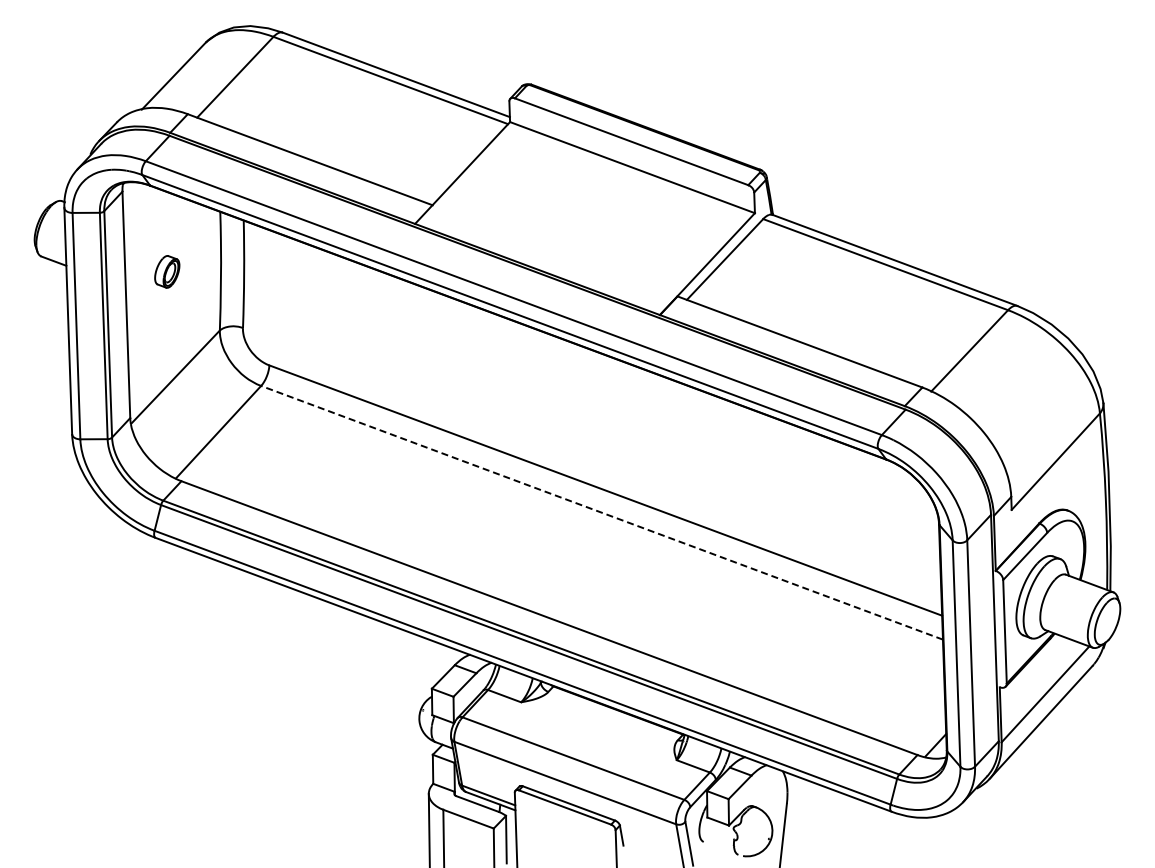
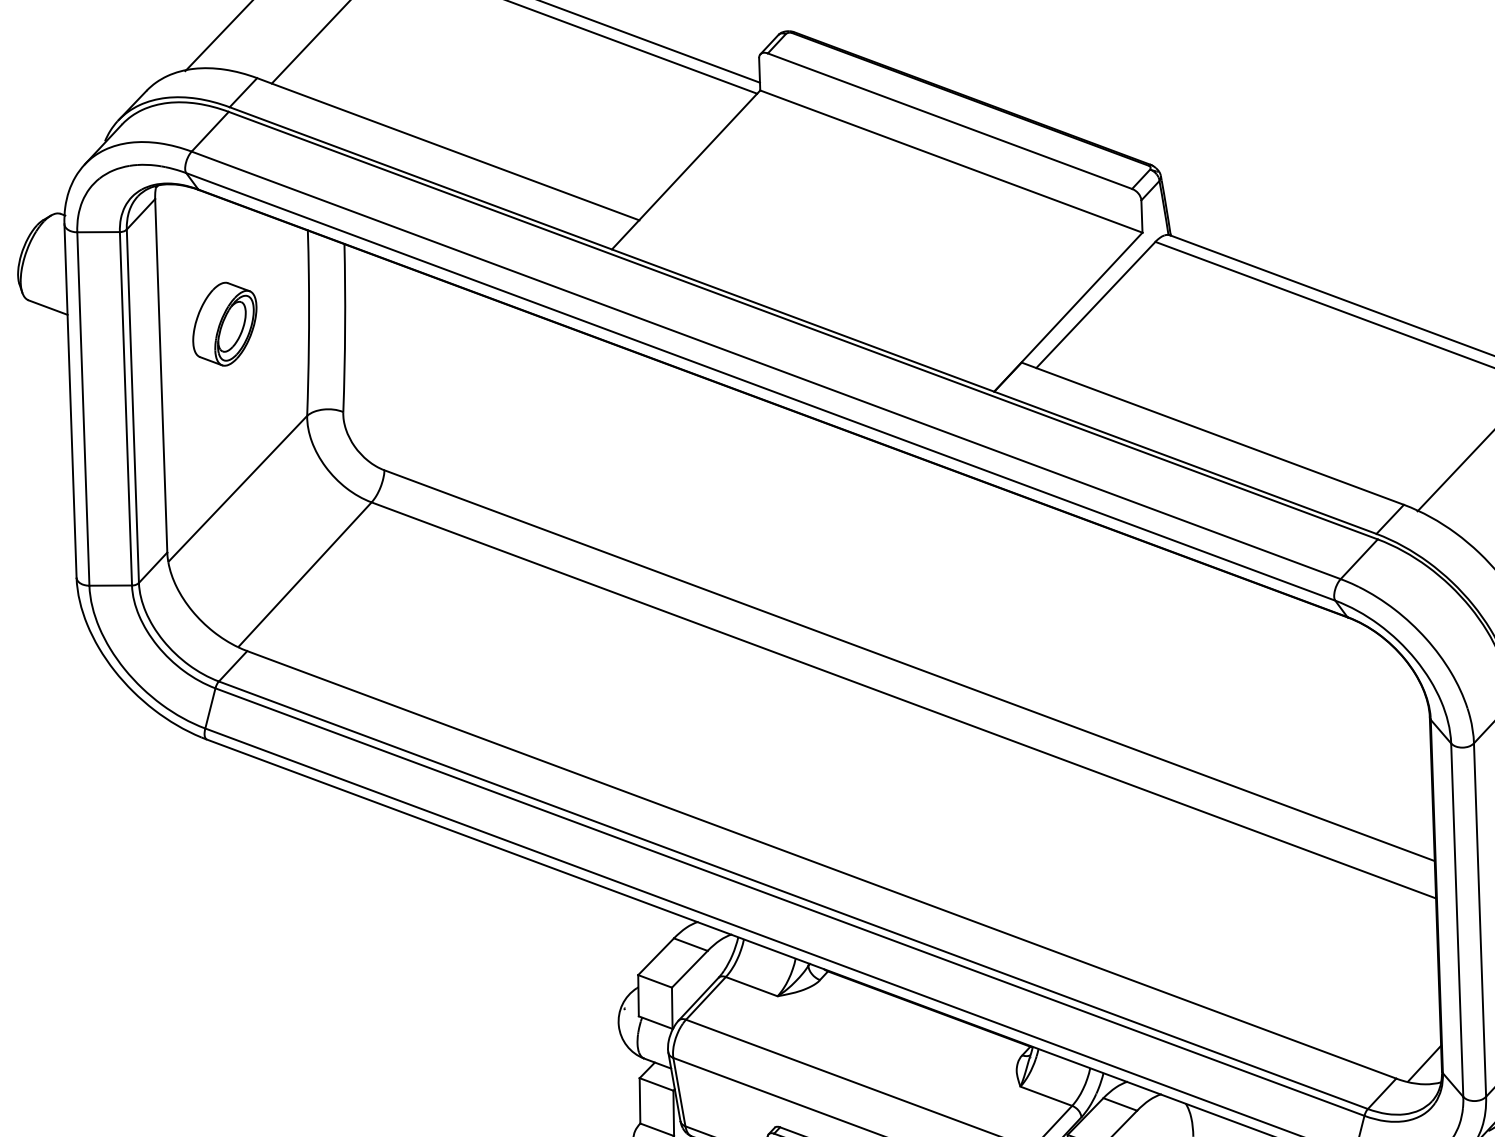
part: (167, 271) -> (225, 323), size x1.67
line: (602, 512) -> (904, 699), dashed -> solid

